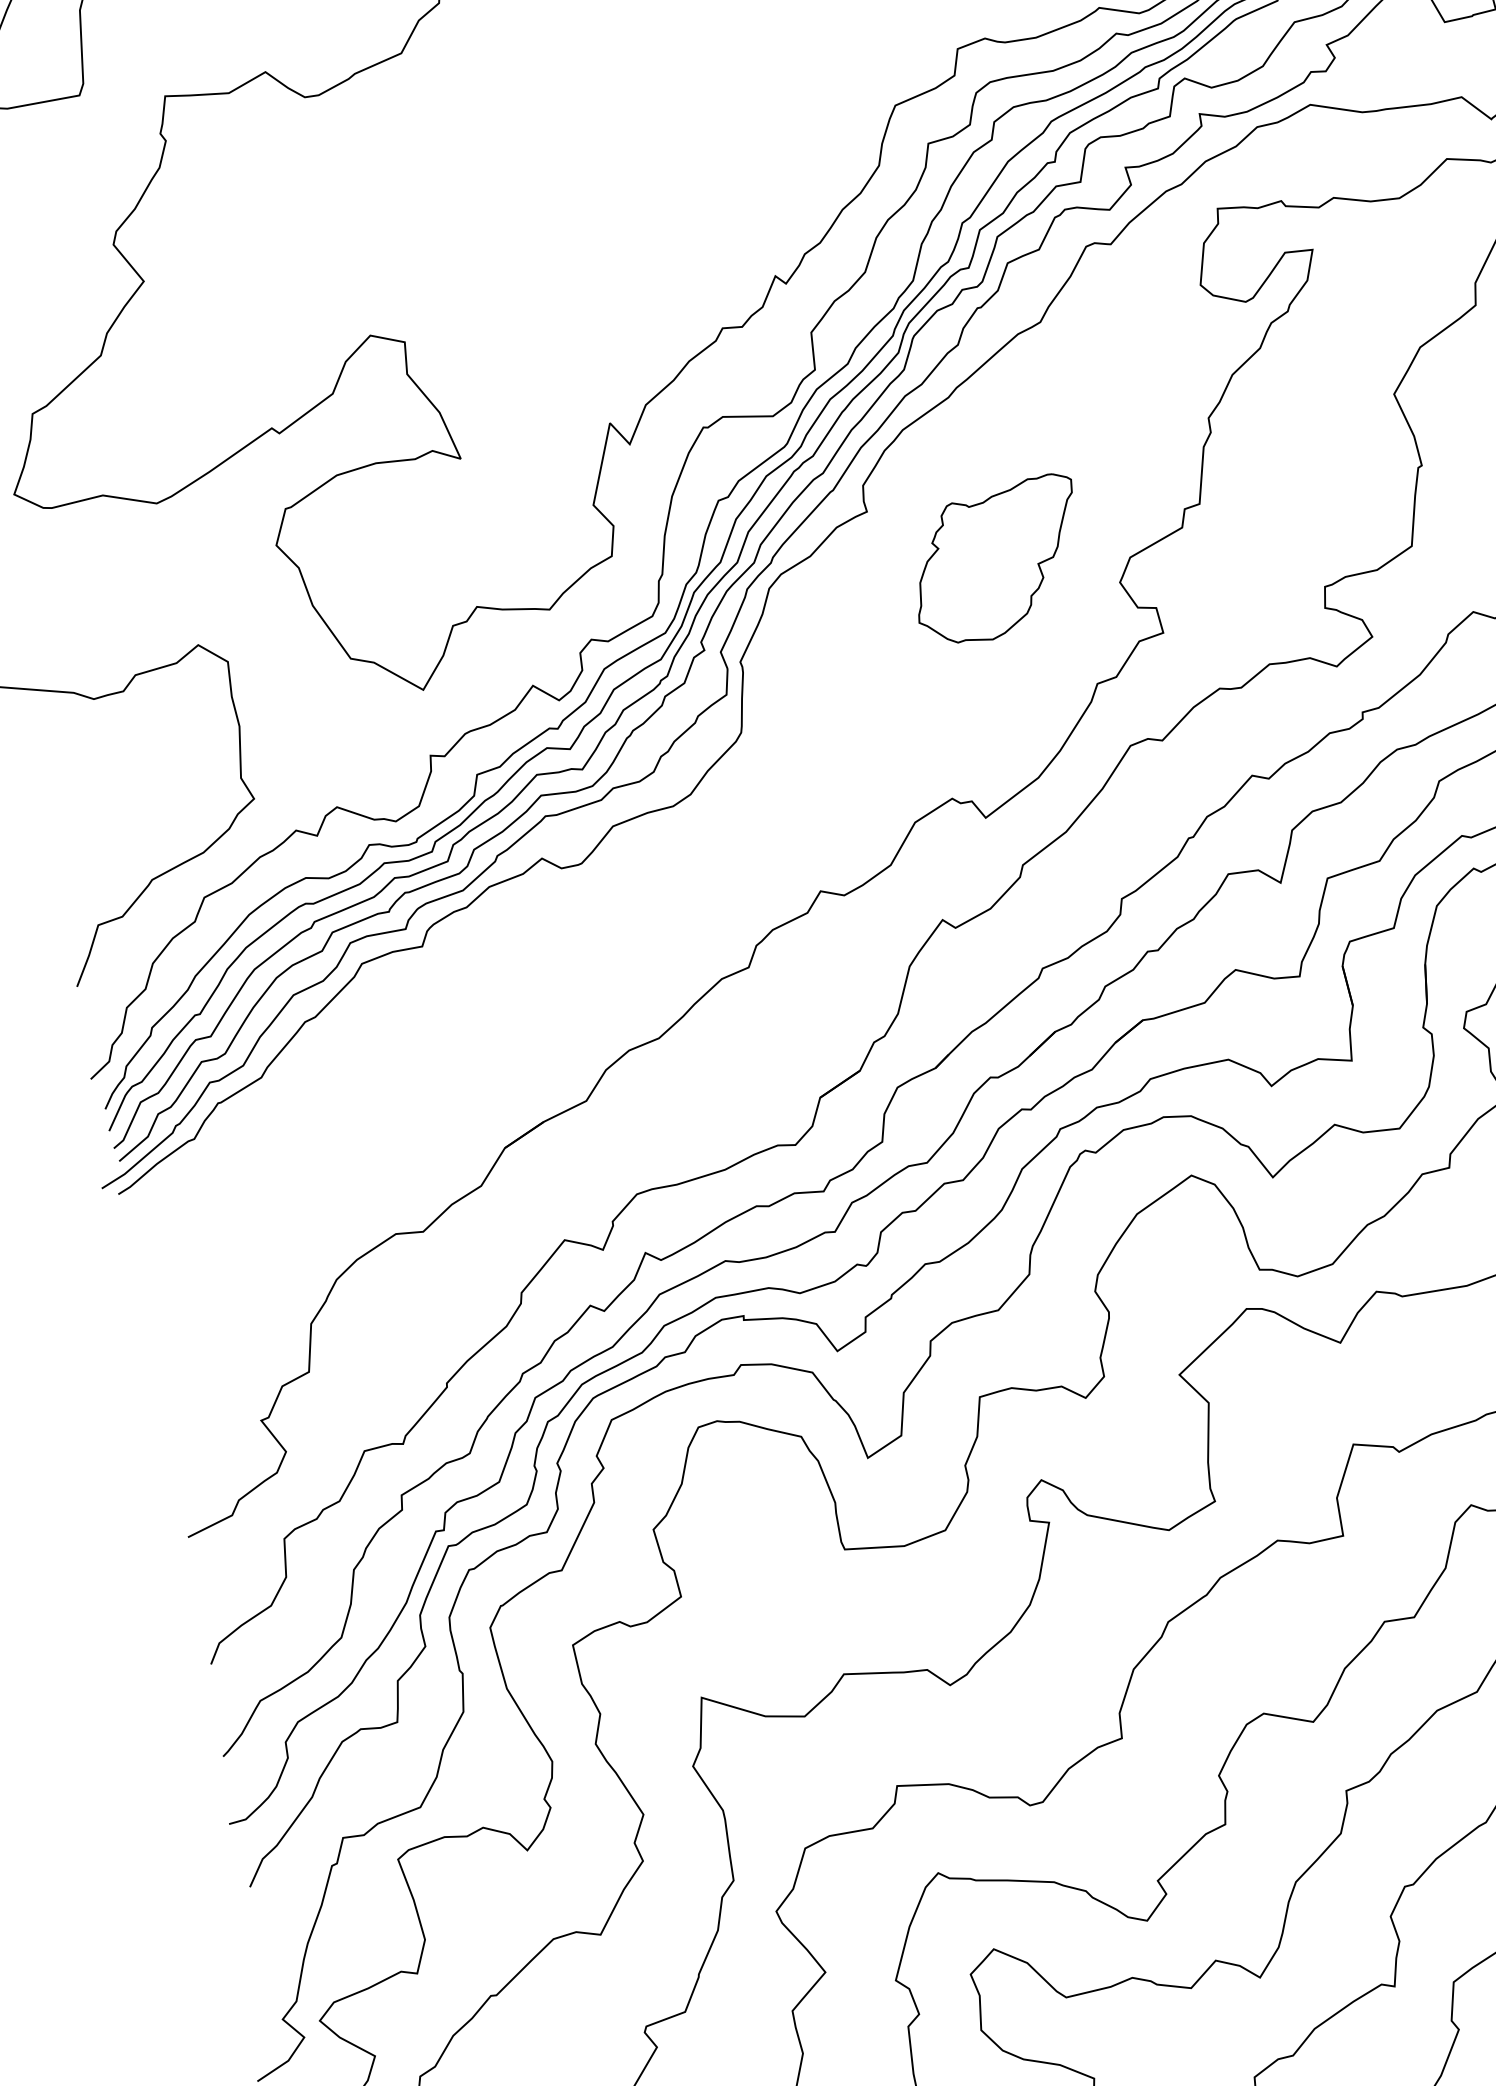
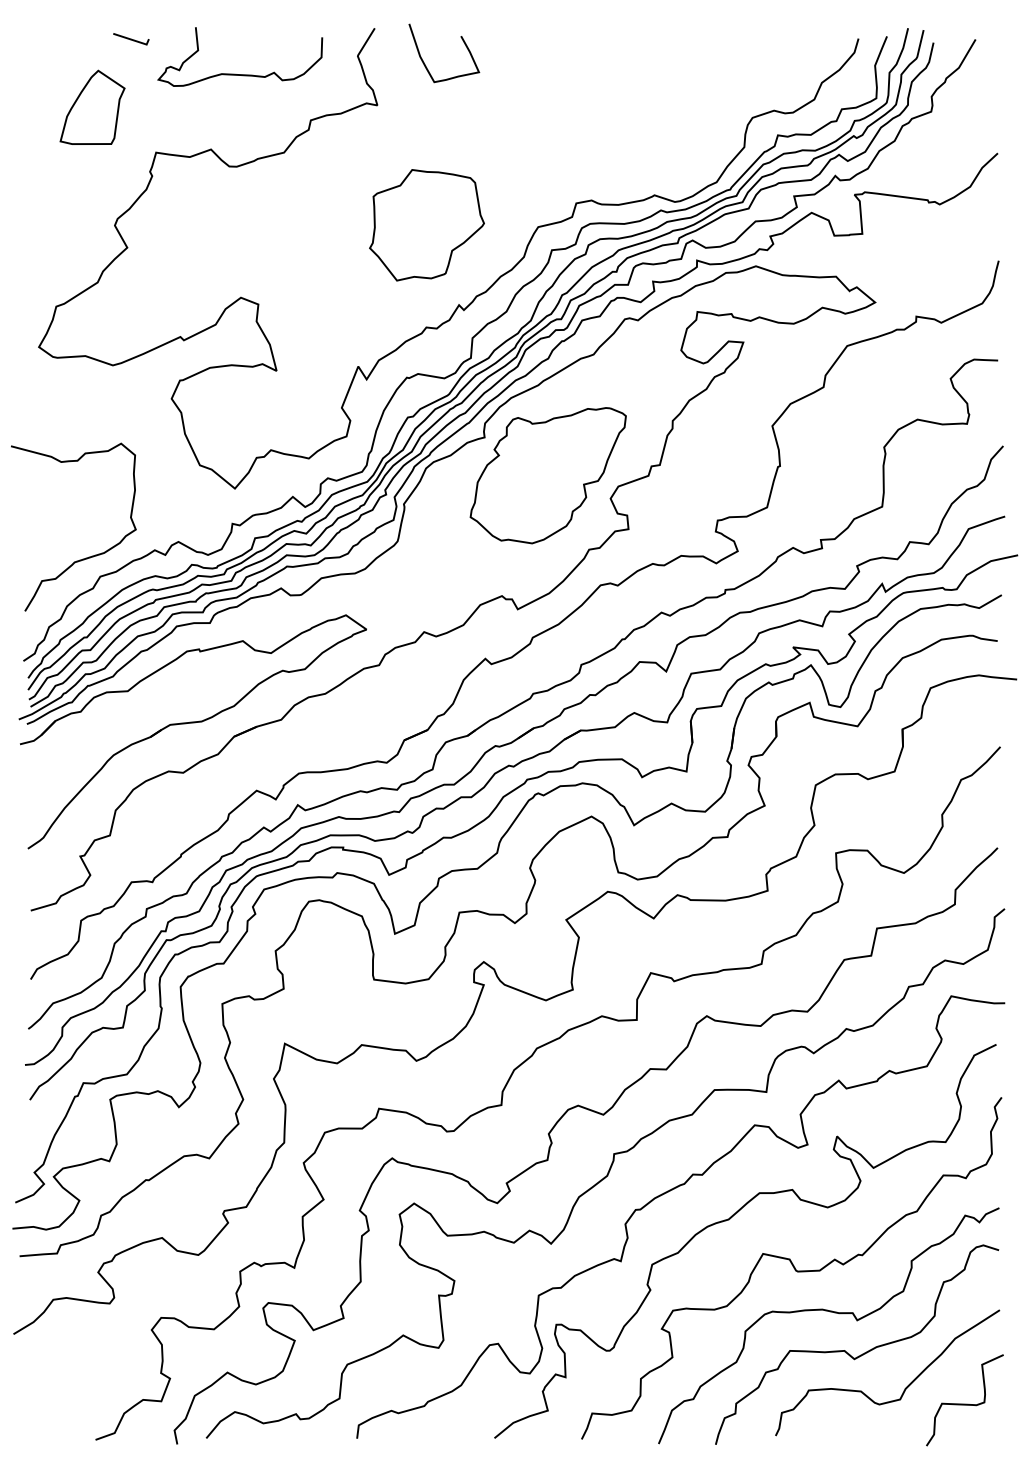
part: (688, 140) -> (426, 225), added
part: (995, 560) -> (547, 475), size x1.67
part: (425, 1137) -> (193, 723), added

